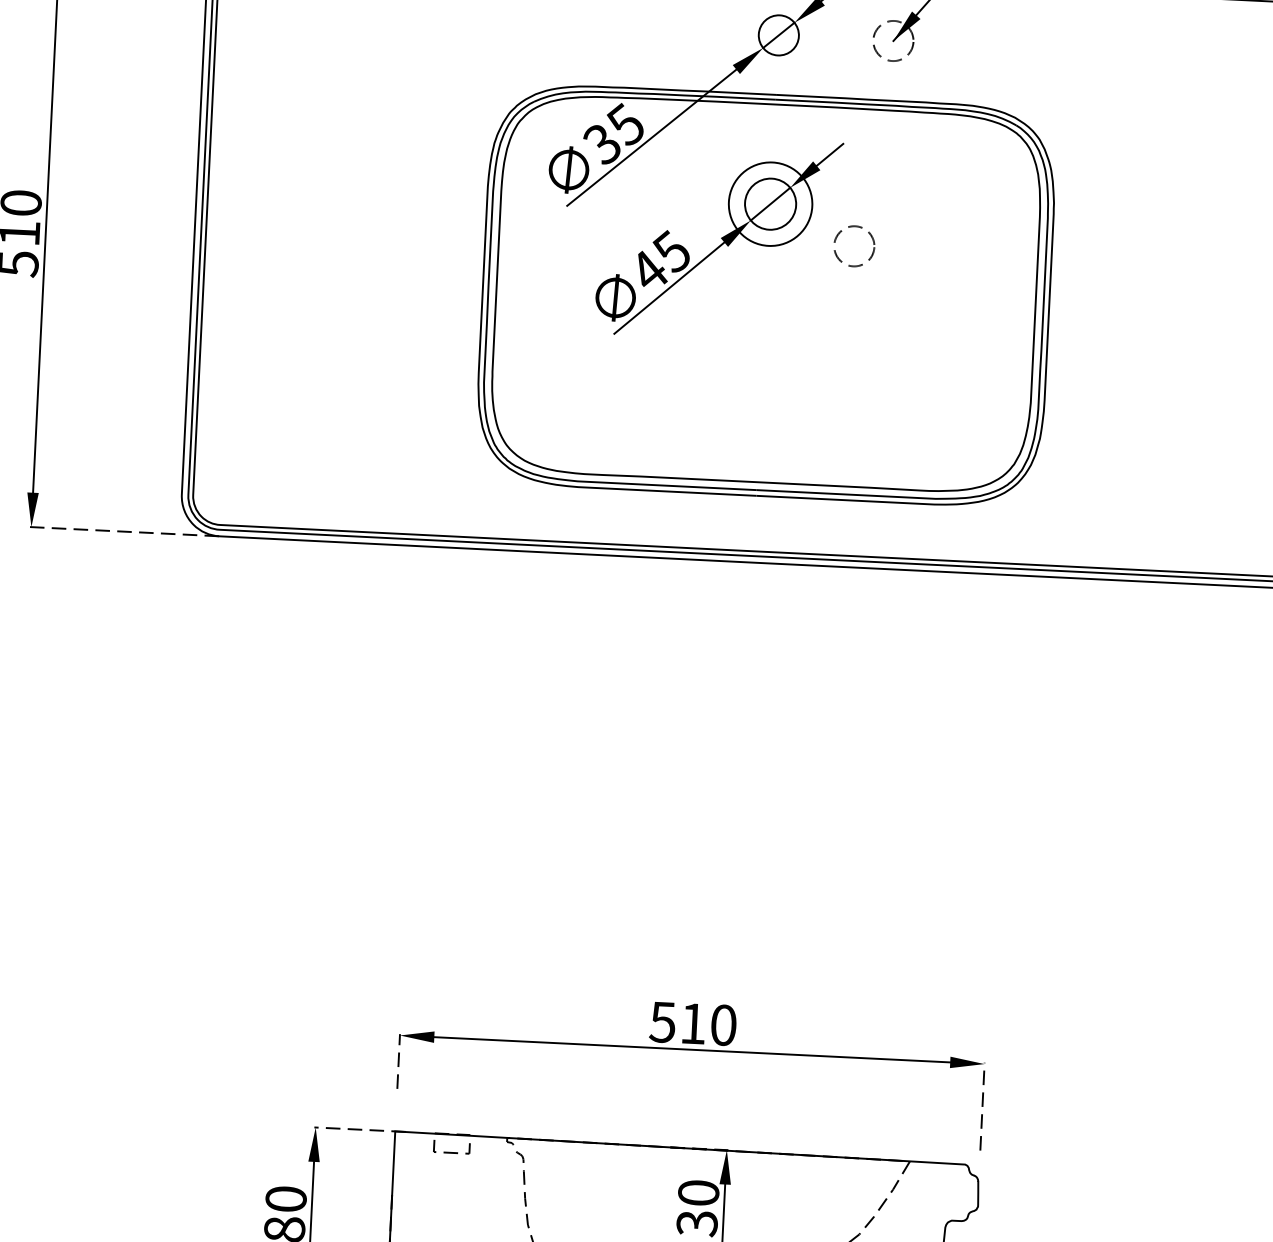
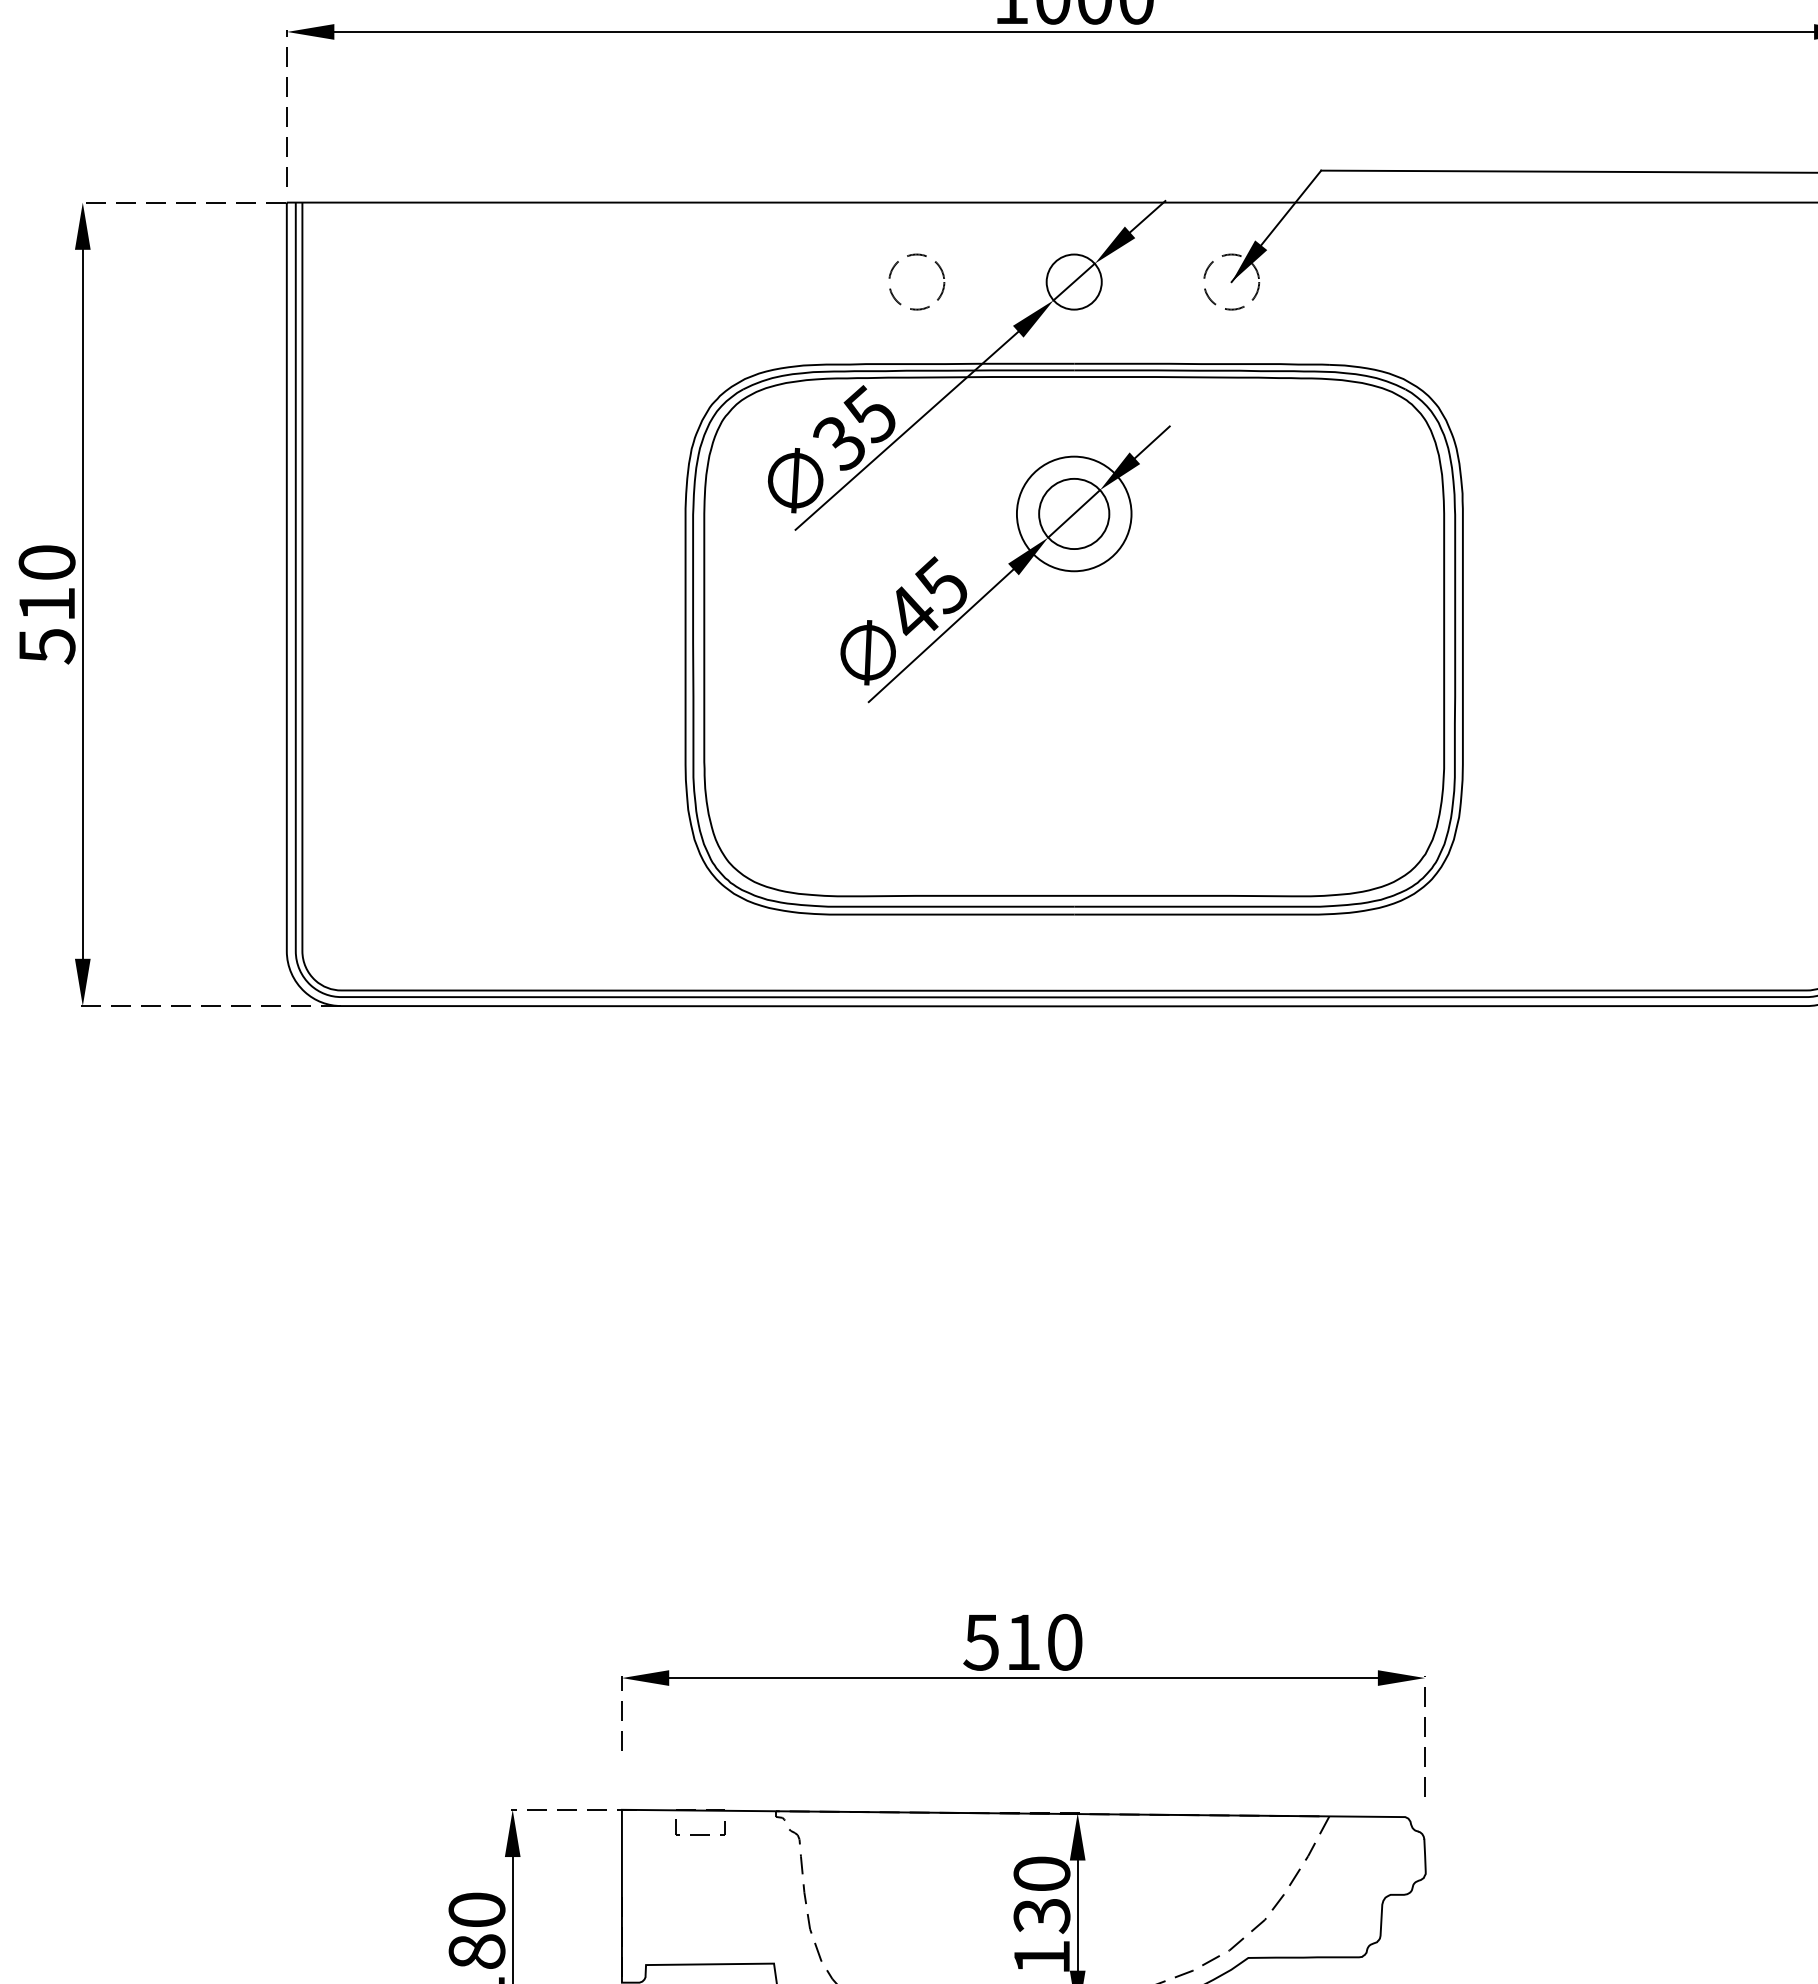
circle: (854, 245) -> (916, 281), moved

